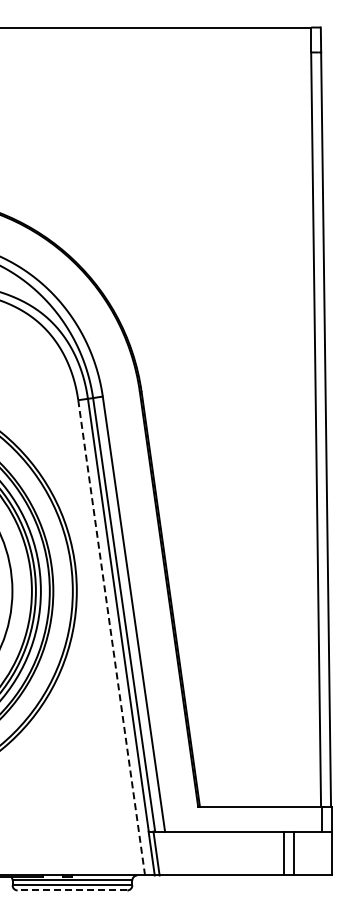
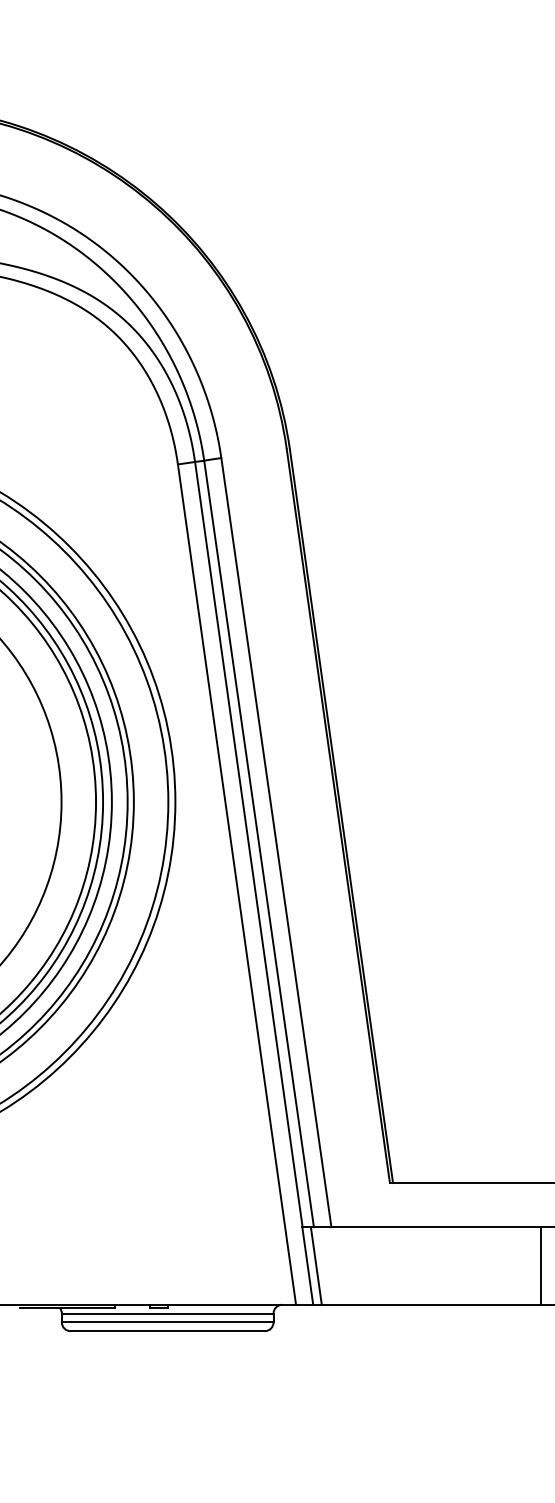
line: (111, 637) -> (236, 883), dashed -> solid
line: (72, 890) -> (167, 1331), dashed -> solid

